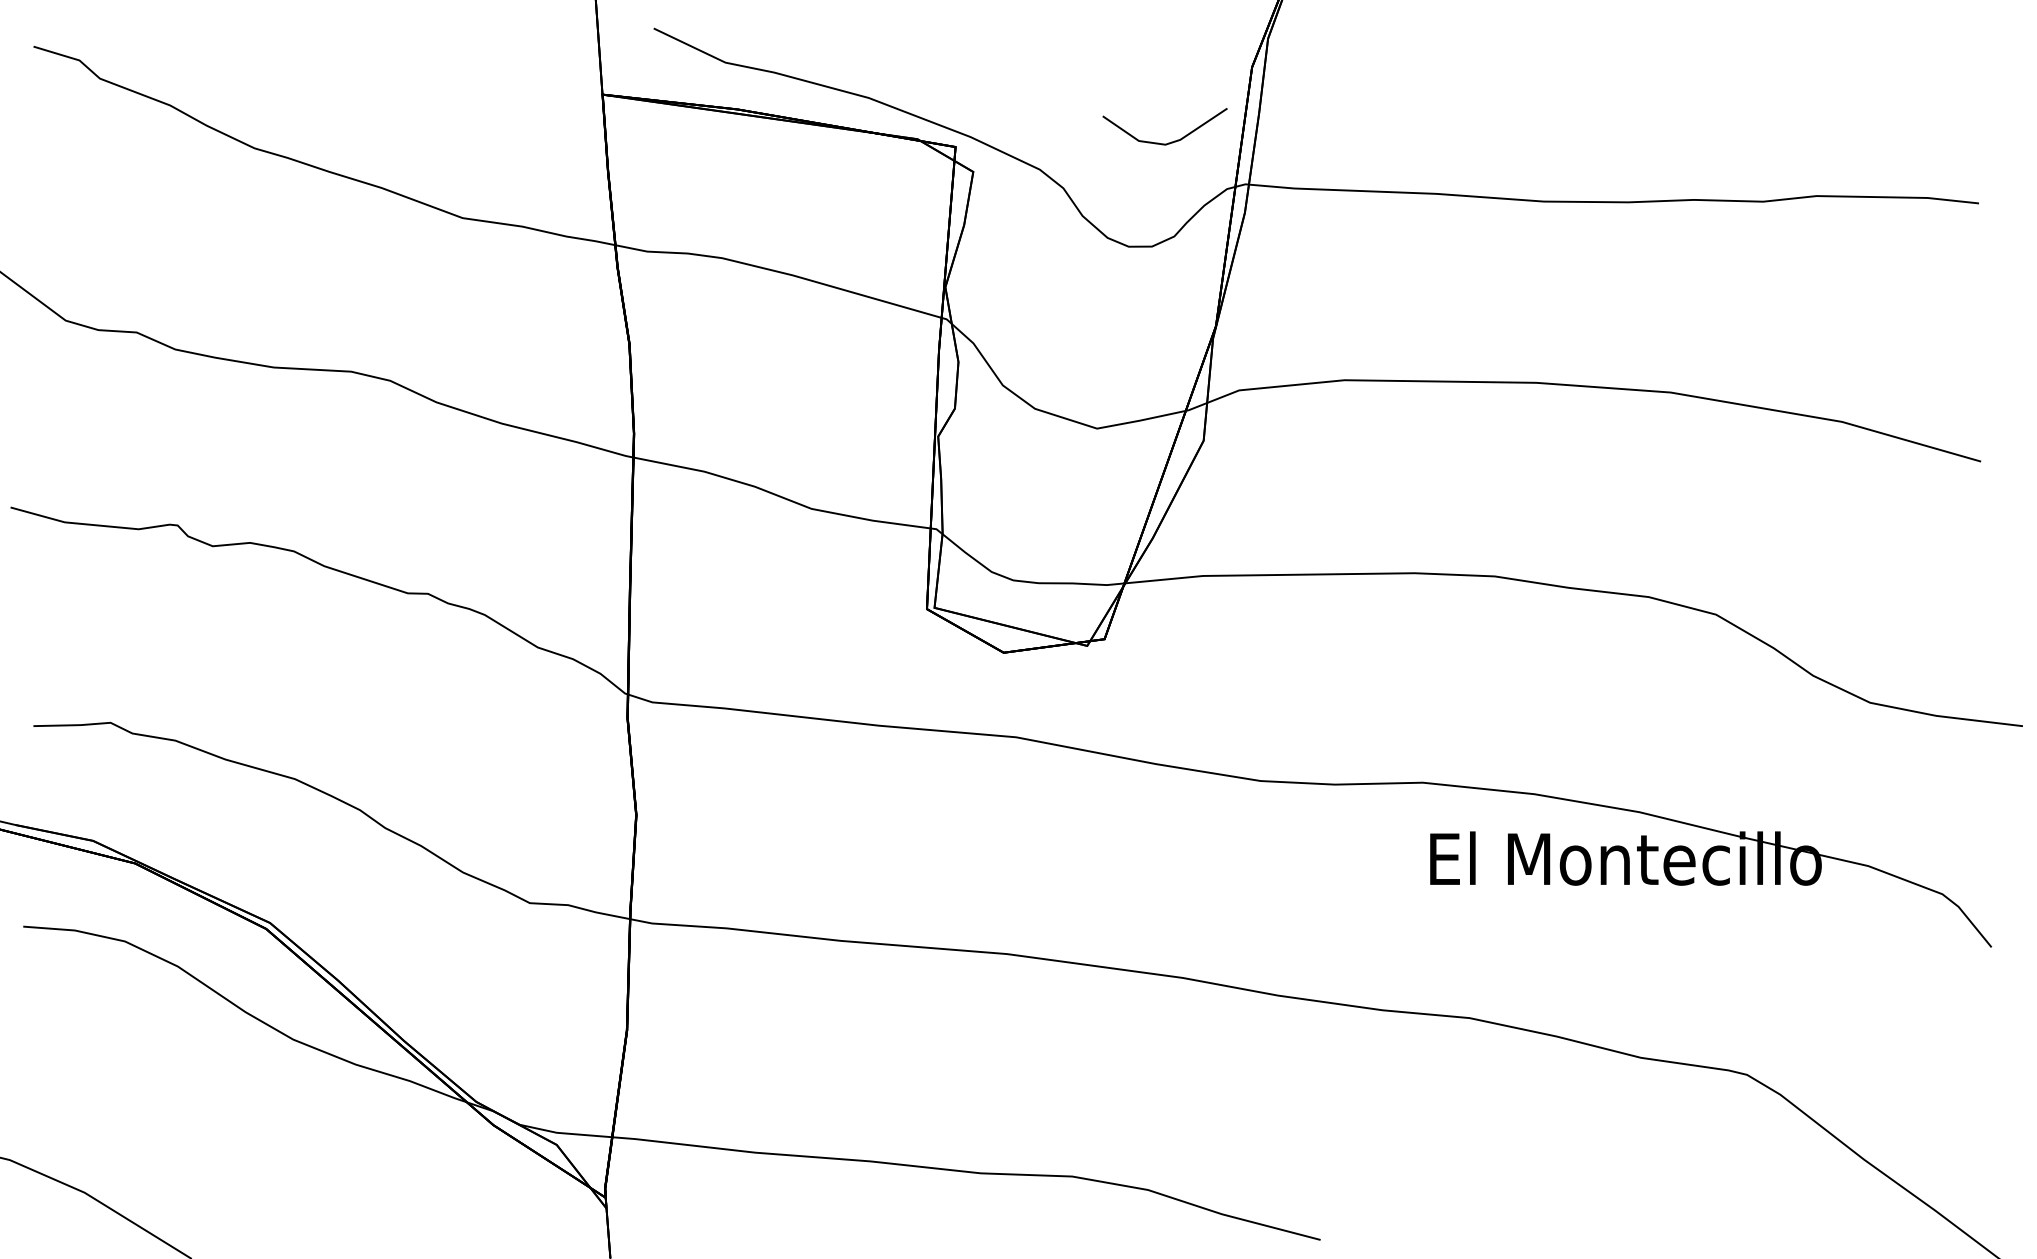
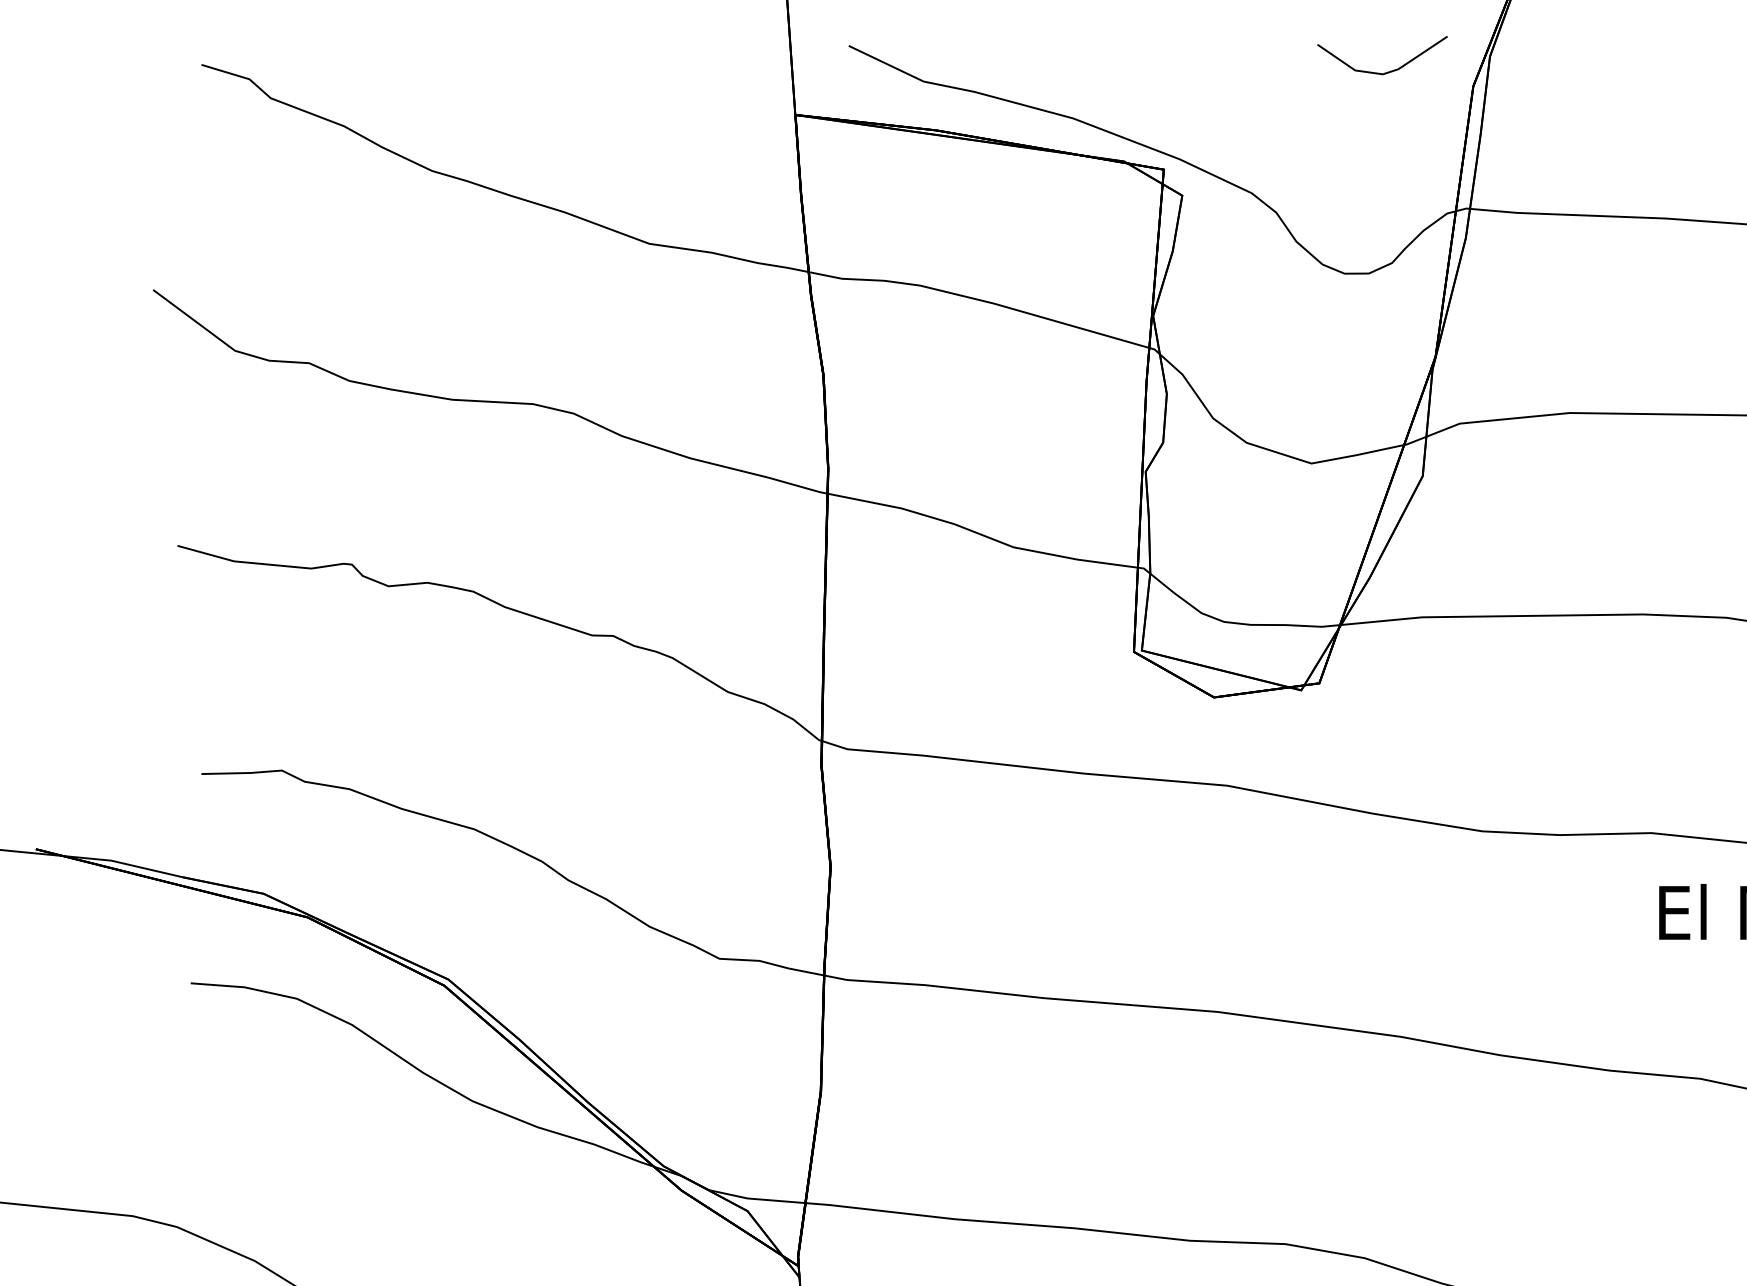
line: (1168, 142) -> (1386, 72), moved

